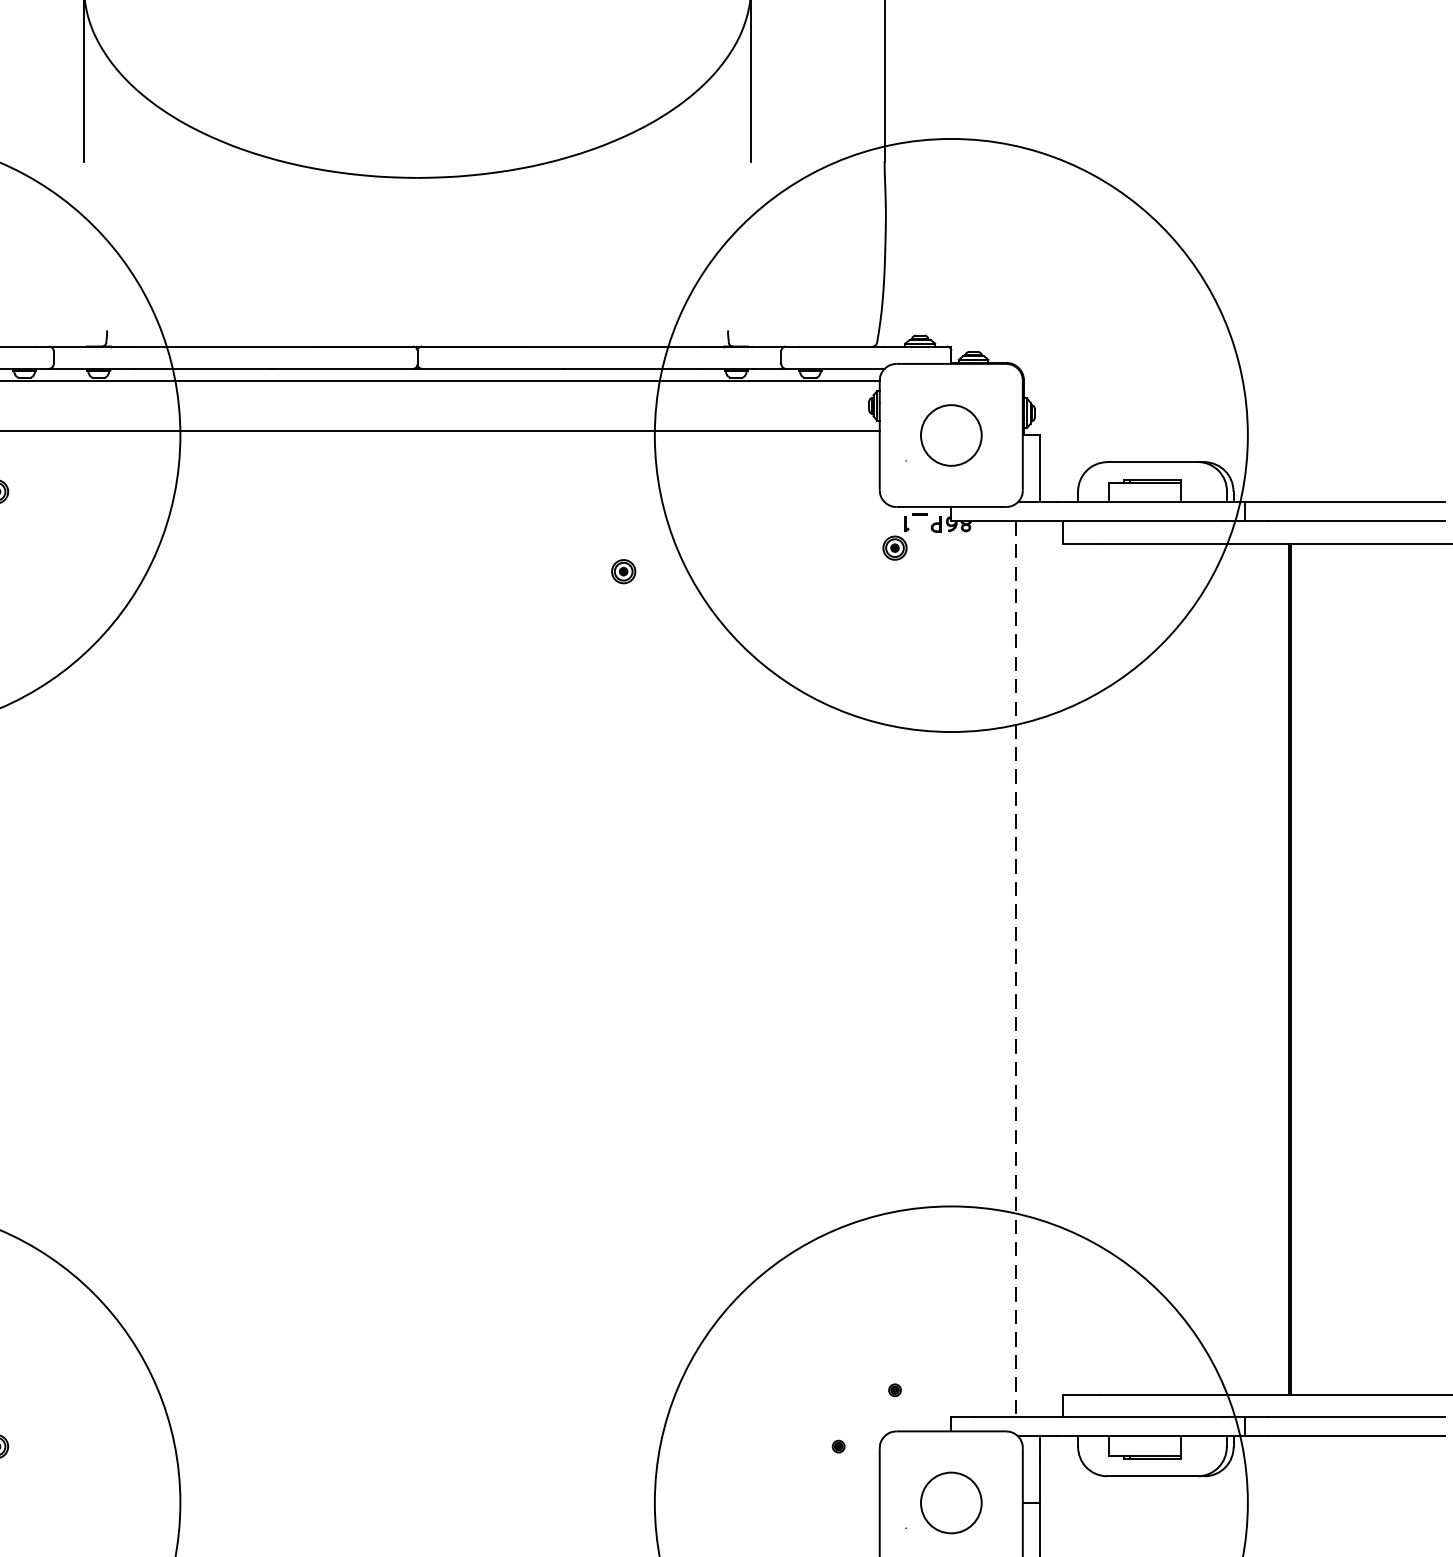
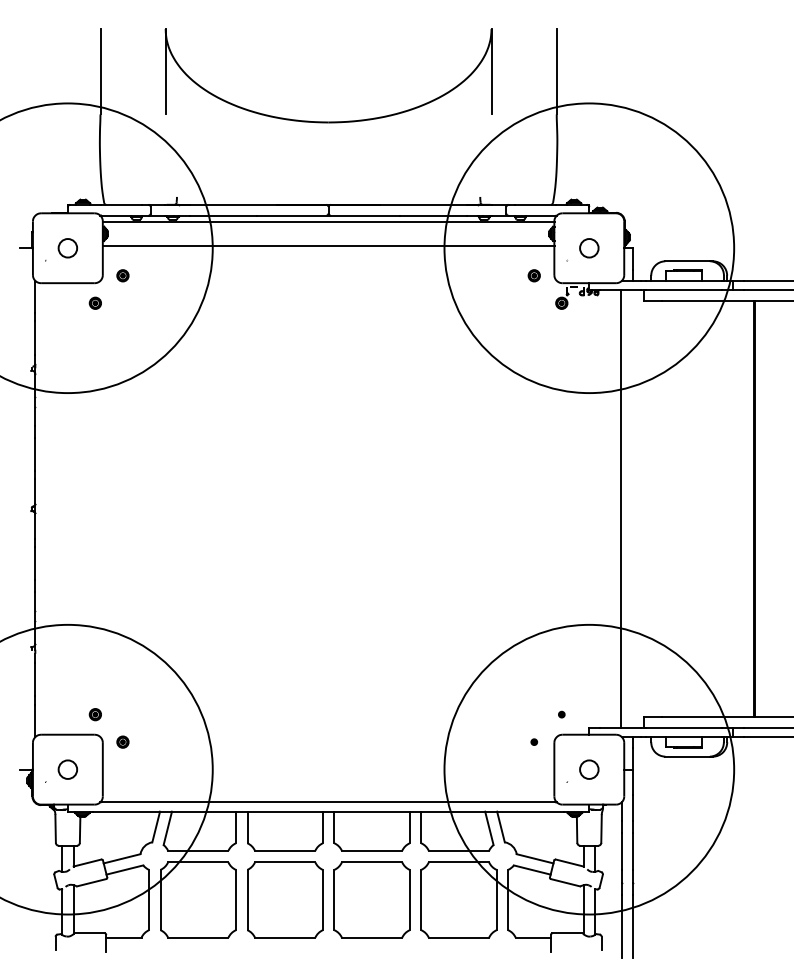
circle: (951, 435) -> (589, 248), size x0.62
part: (622, 571) -> (533, 275), moved
line: (1017, 968) -> (621, 508), dashed -> solid
circle: (951, 1502) -> (589, 769), size x0.62

